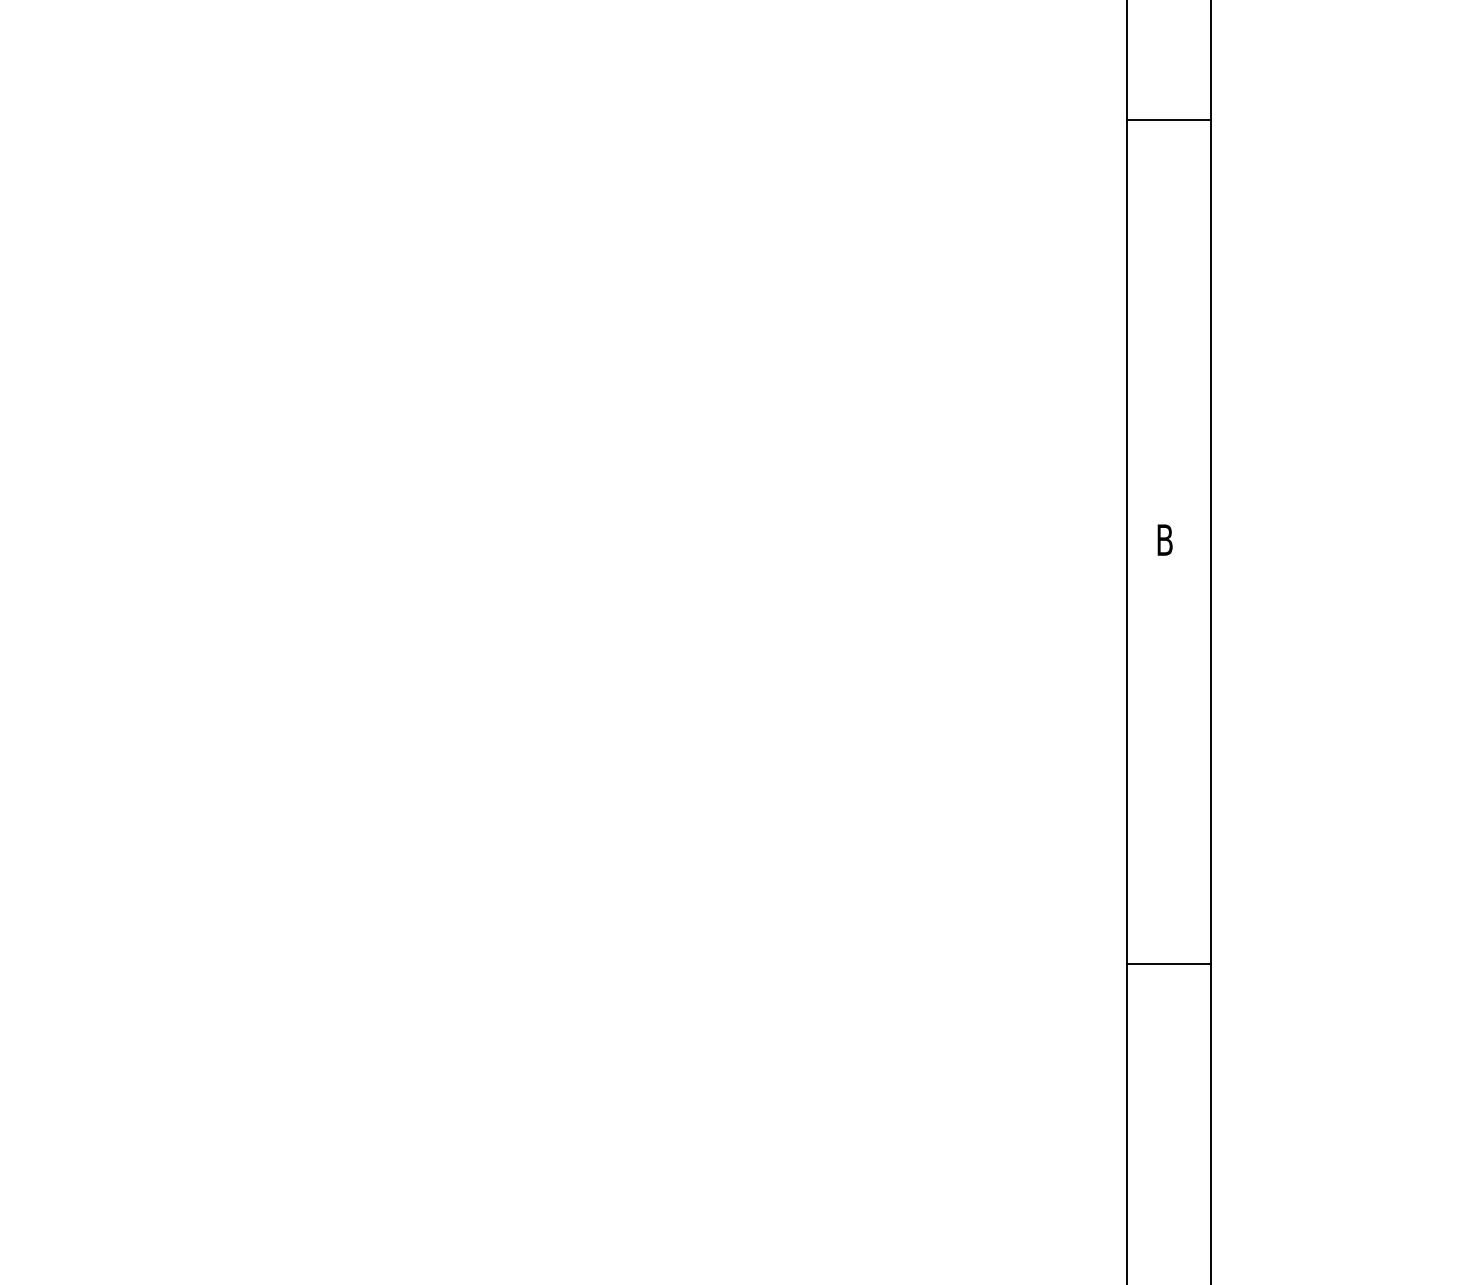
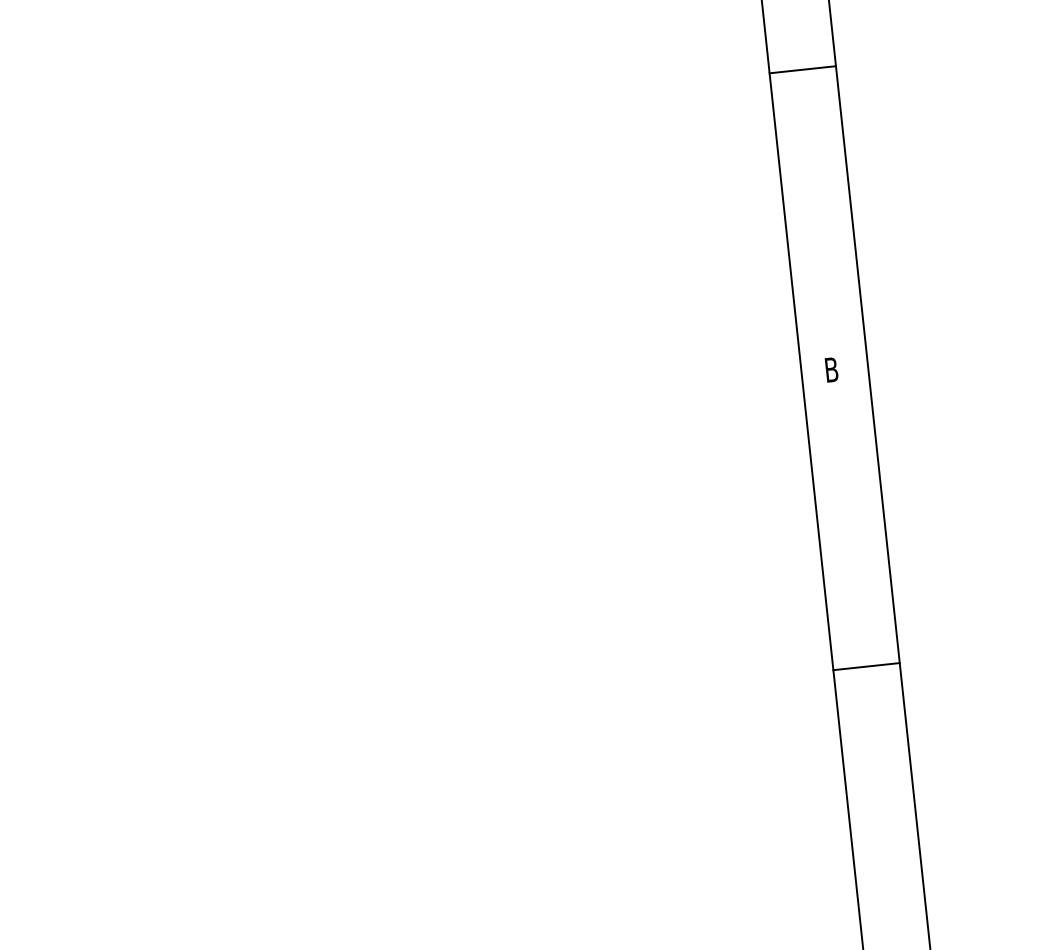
line: (1168, 119) -> (802, 69), moved
line: (1168, 964) -> (866, 666), moved

